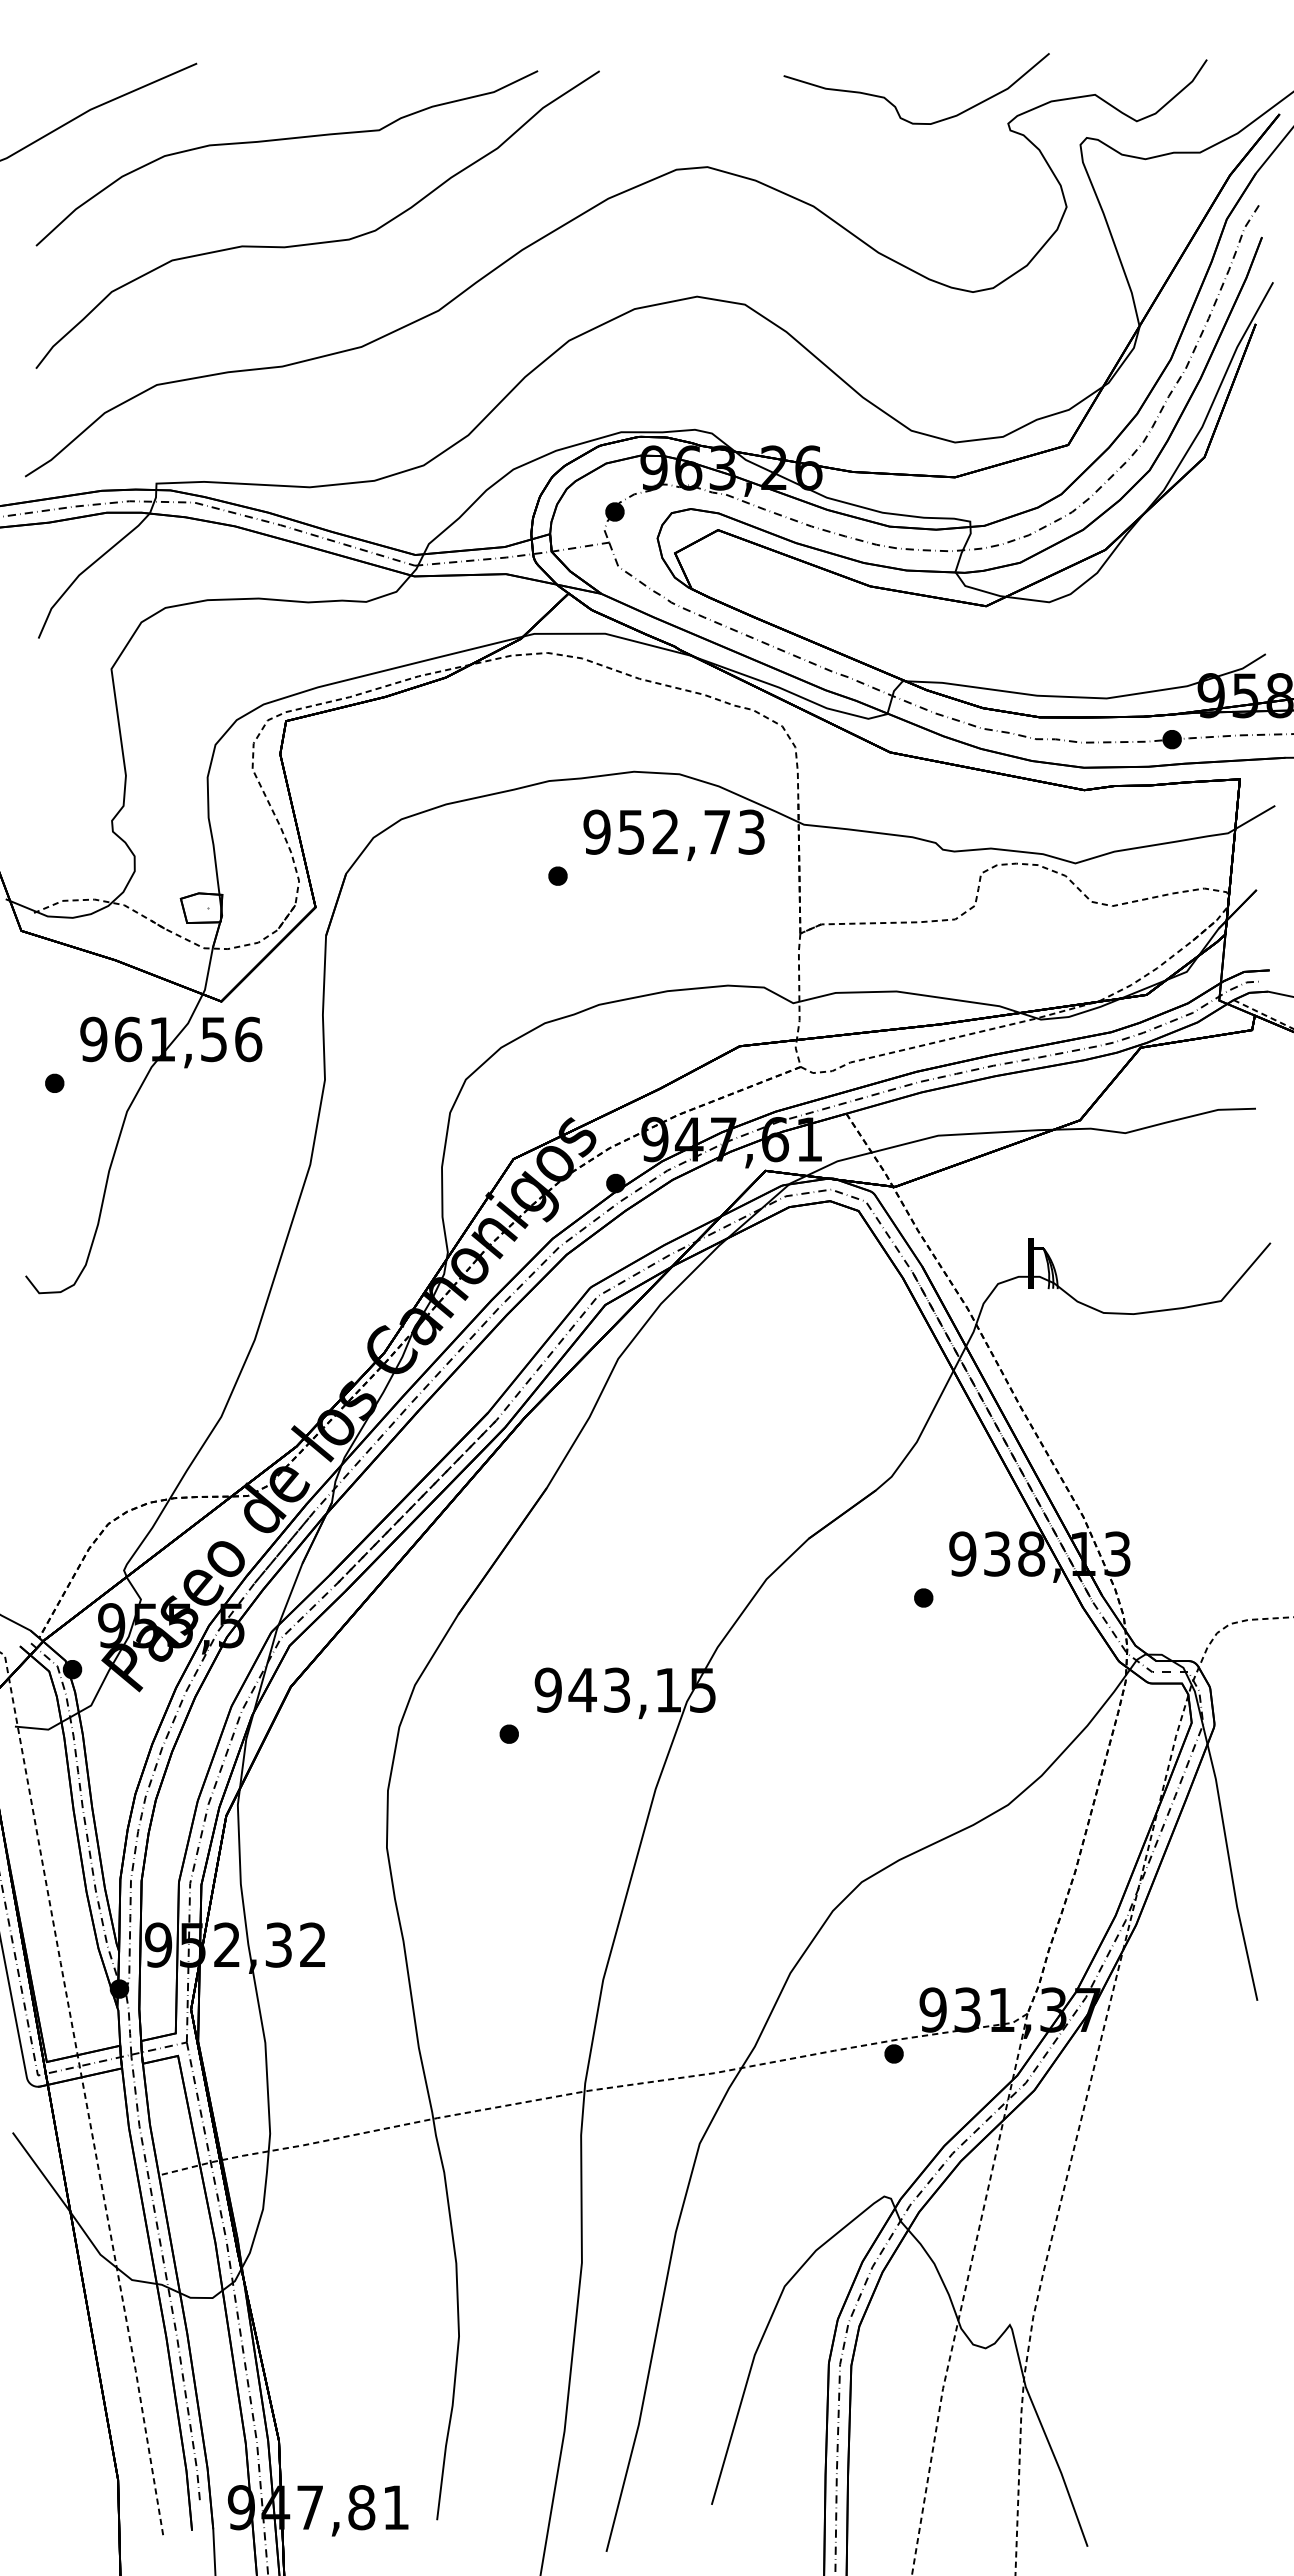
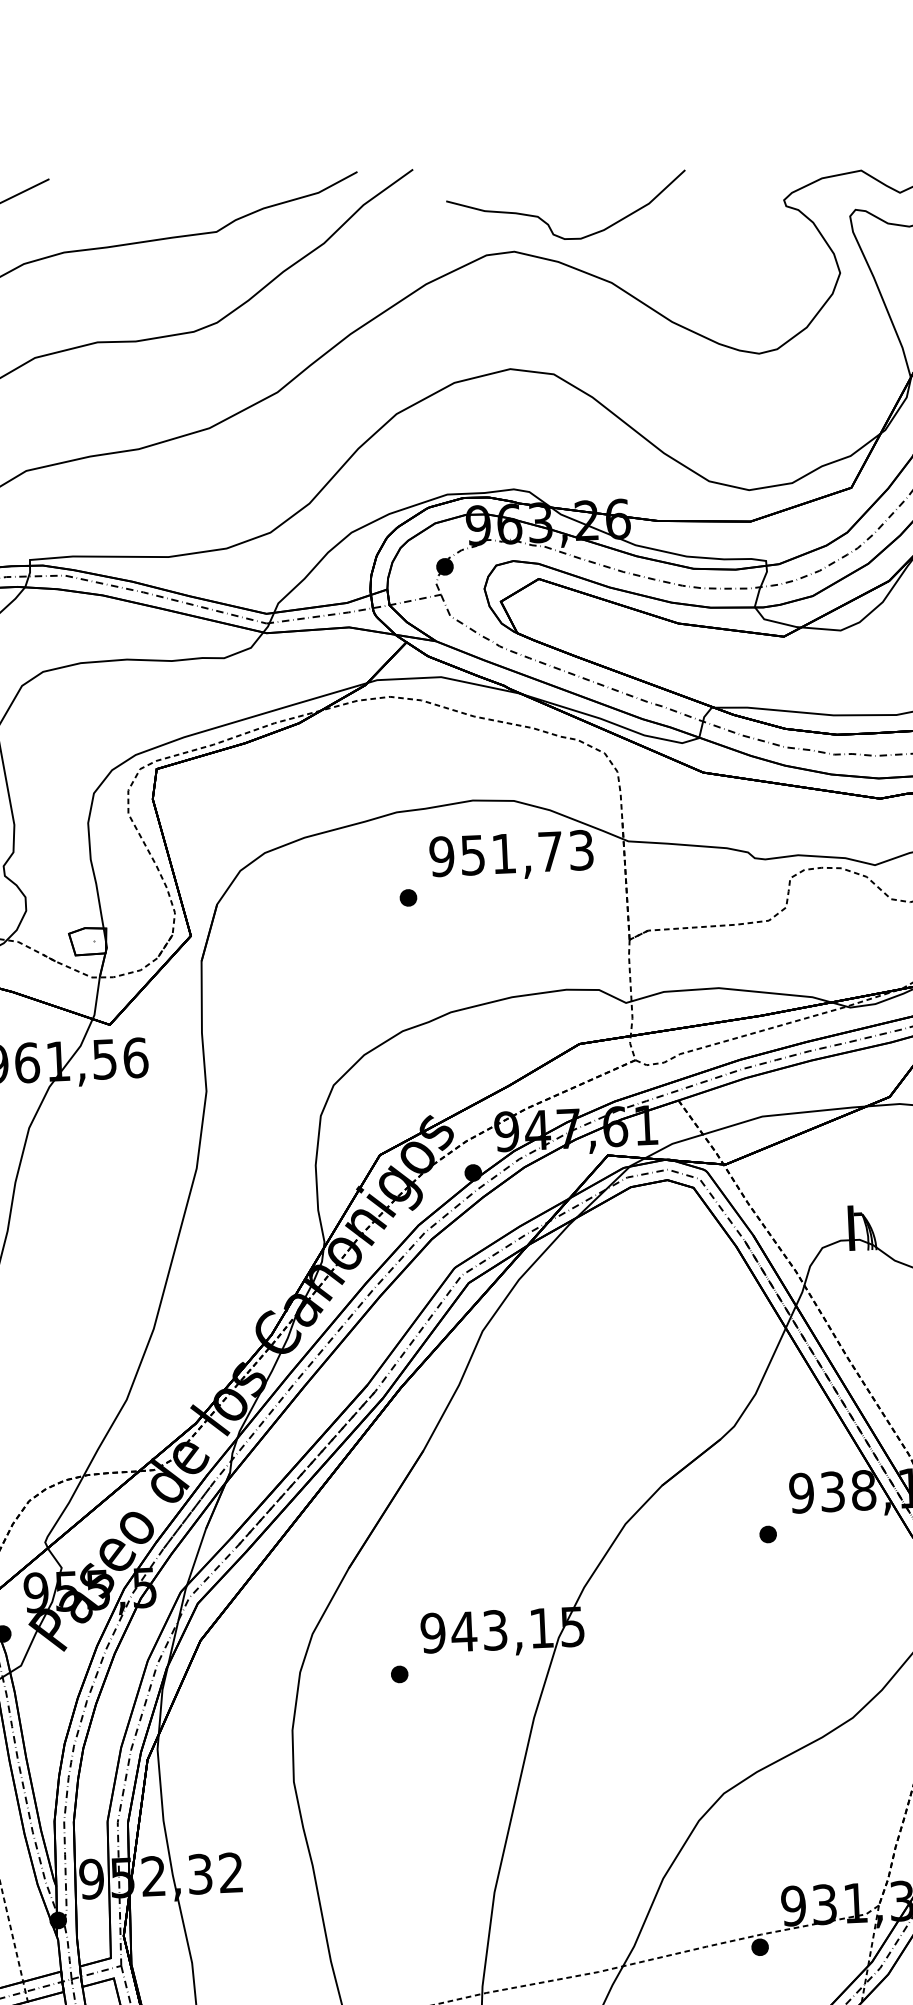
curve: (895, 105) -> (548, 223), moved
text: (665, 831) -> (503, 853), 952,73 -> 951,73

